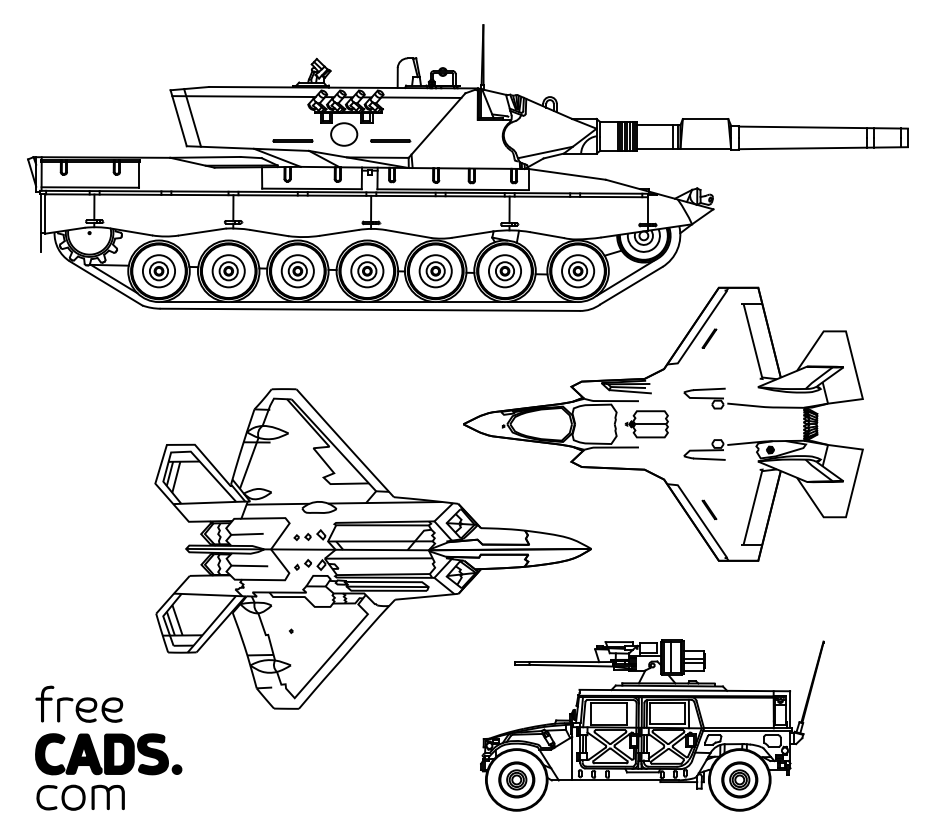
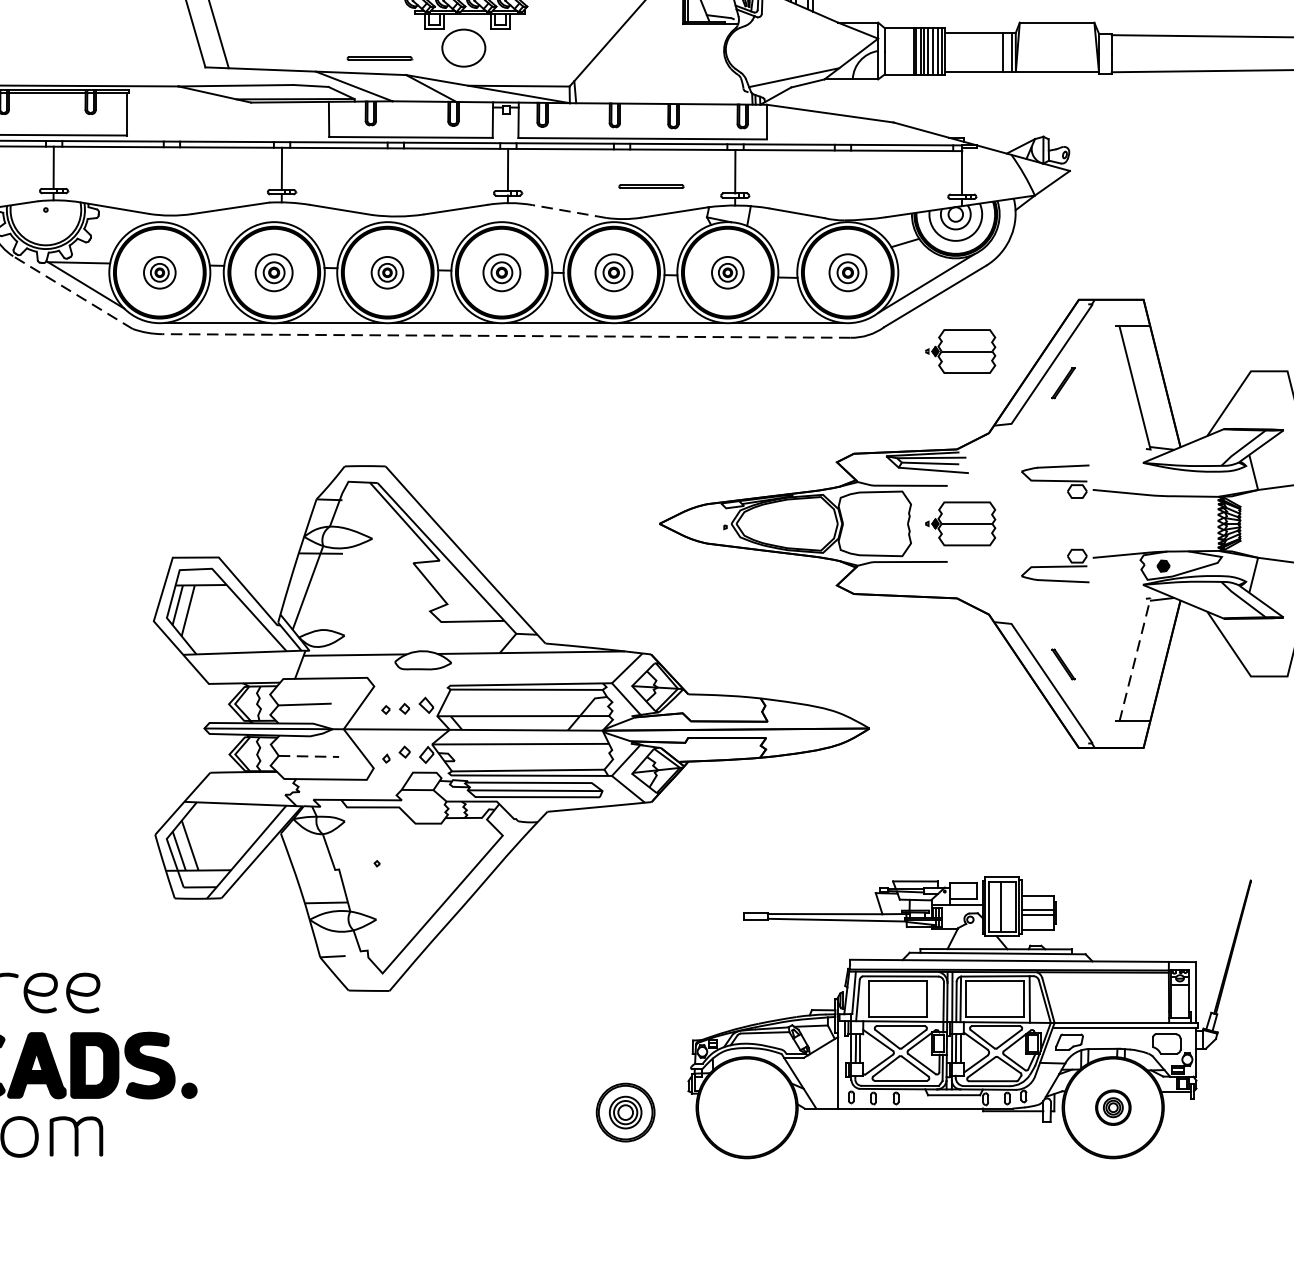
line: (390, 140) -> (651, 186), moved
line: (408, 234) -> (569, 212), solid -> dashed
part: (158, 271) -> (158, 273), size x0.6
part: (228, 271) -> (273, 273), size x0.7
part: (297, 271) -> (387, 273), size x0.6
part: (367, 271) -> (502, 273), size x0.7
part: (435, 271) -> (613, 273), size x0.7
part: (504, 271) -> (726, 273), size x0.6
part: (578, 271) -> (848, 273), size x0.7
line: (106, 283) -> (73, 292), solid -> dashed
line: (370, 309) -> (507, 335), solid -> dashed
part: (646, 319) -> (960, 351), added
line: (753, 505) -> (1135, 657), solid -> dashed
line: (250, 565) -> (310, 755), solid -> dashed
part: (516, 779) -> (625, 1111), moved
part: (739, 779) -> (1112, 1106), size x0.6

